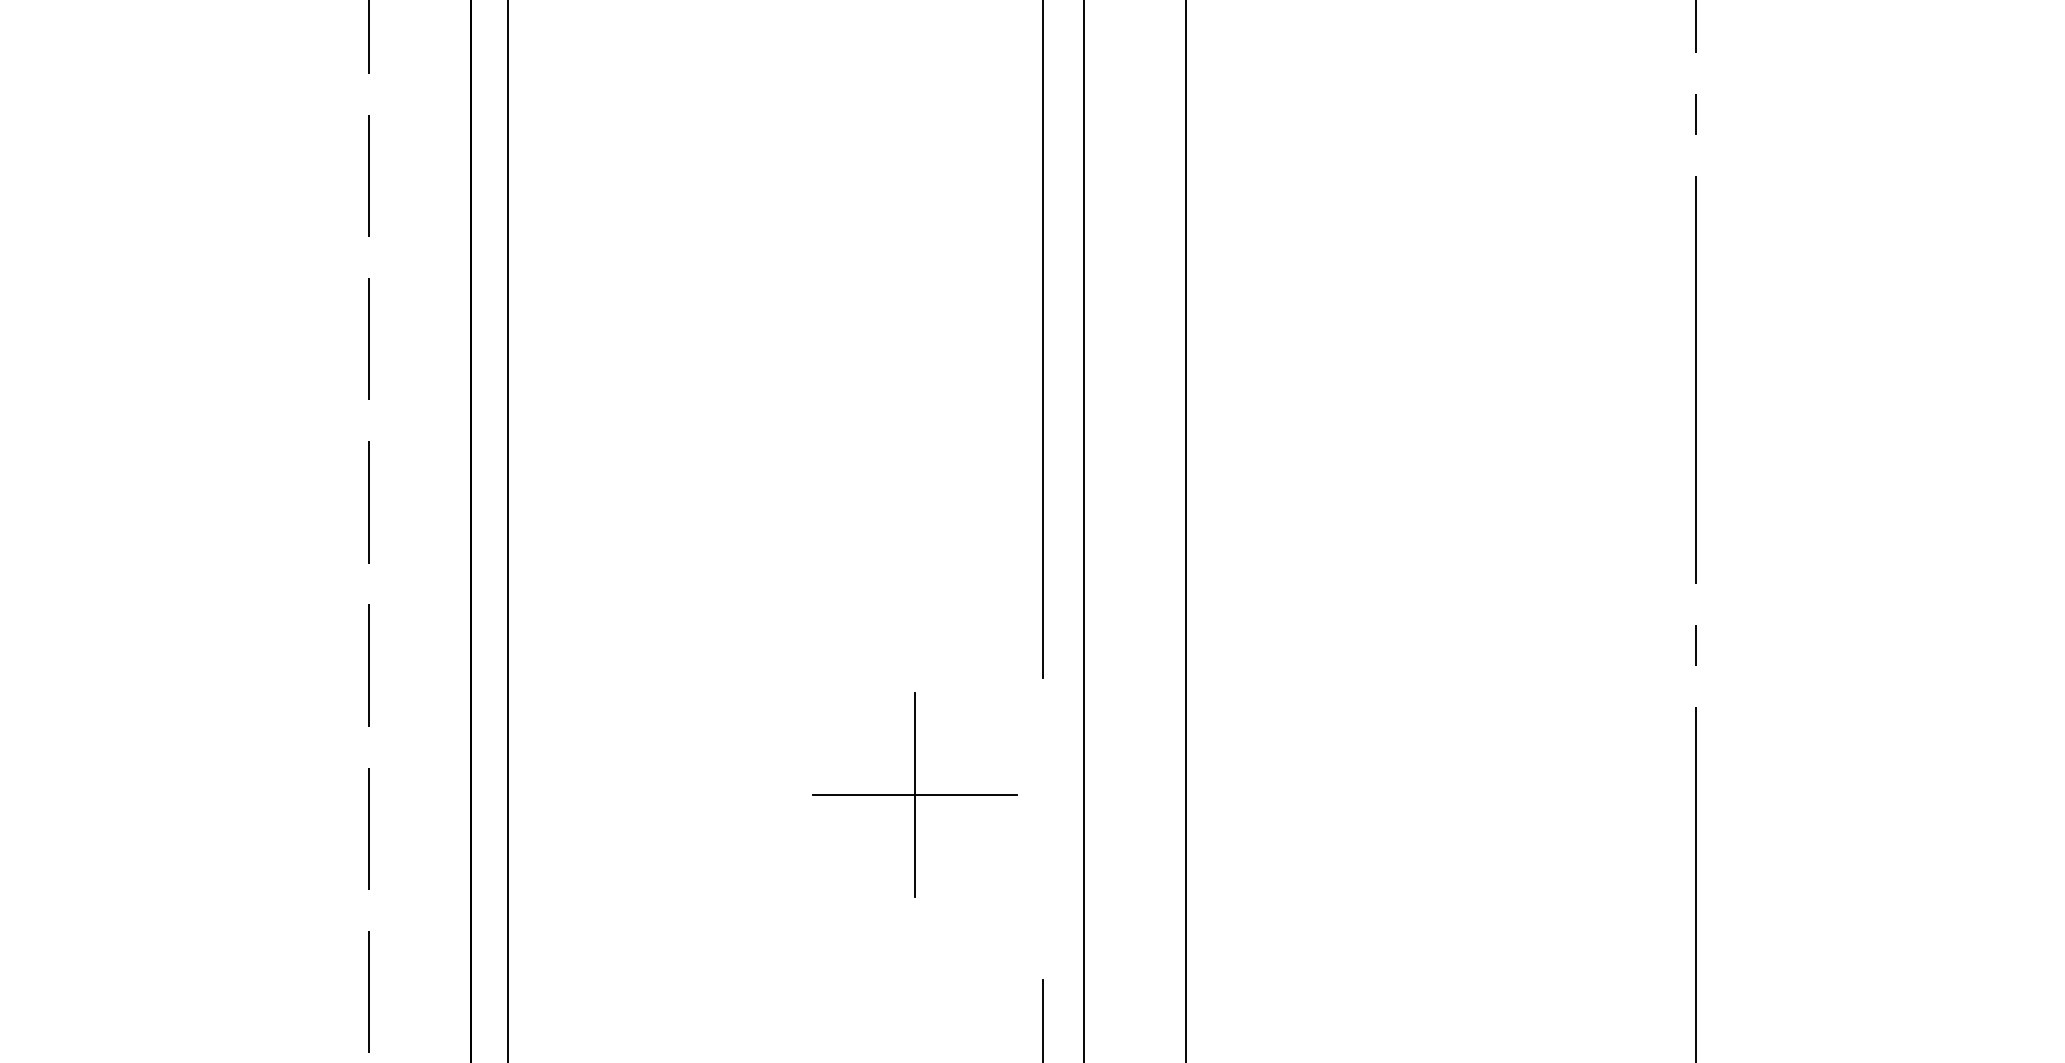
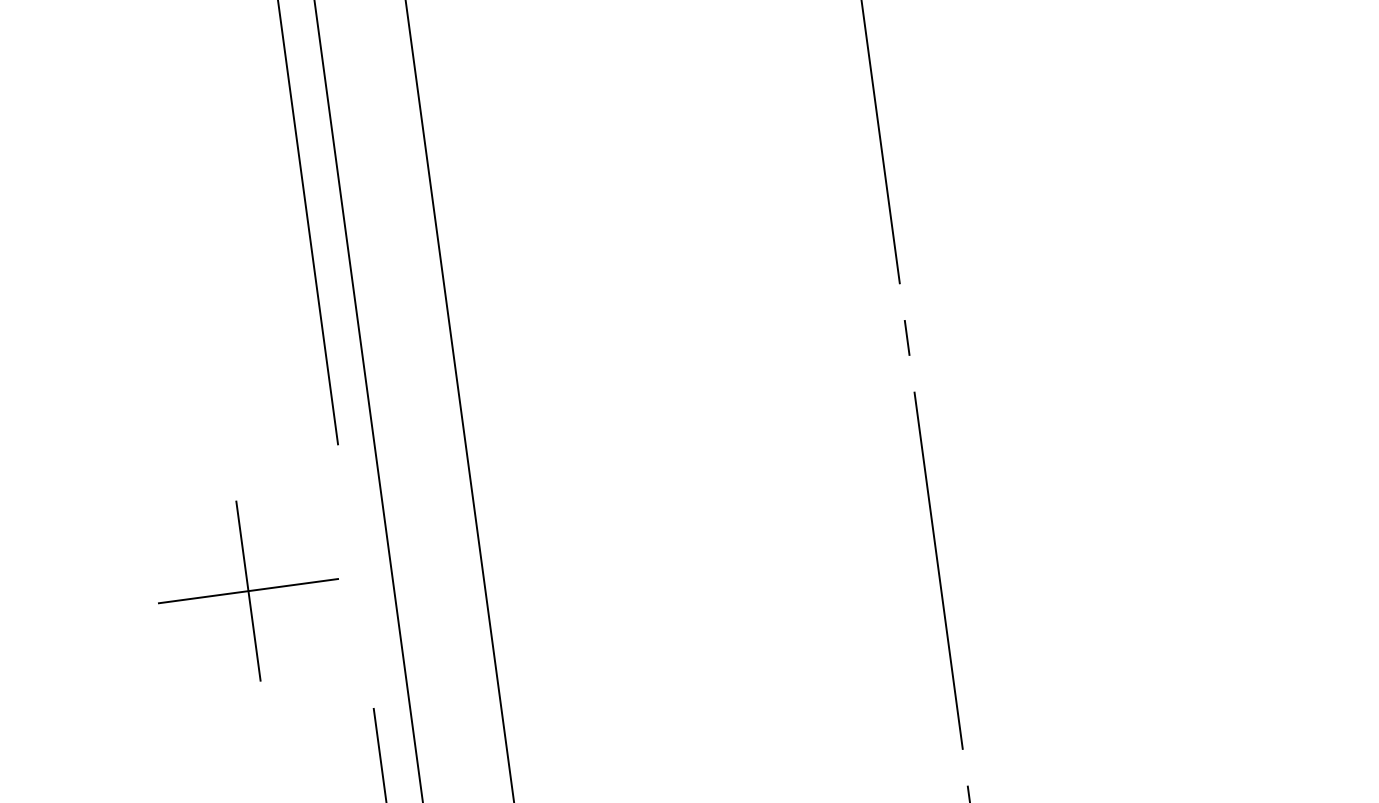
part: (914, 794) -> (247, 590), moved

